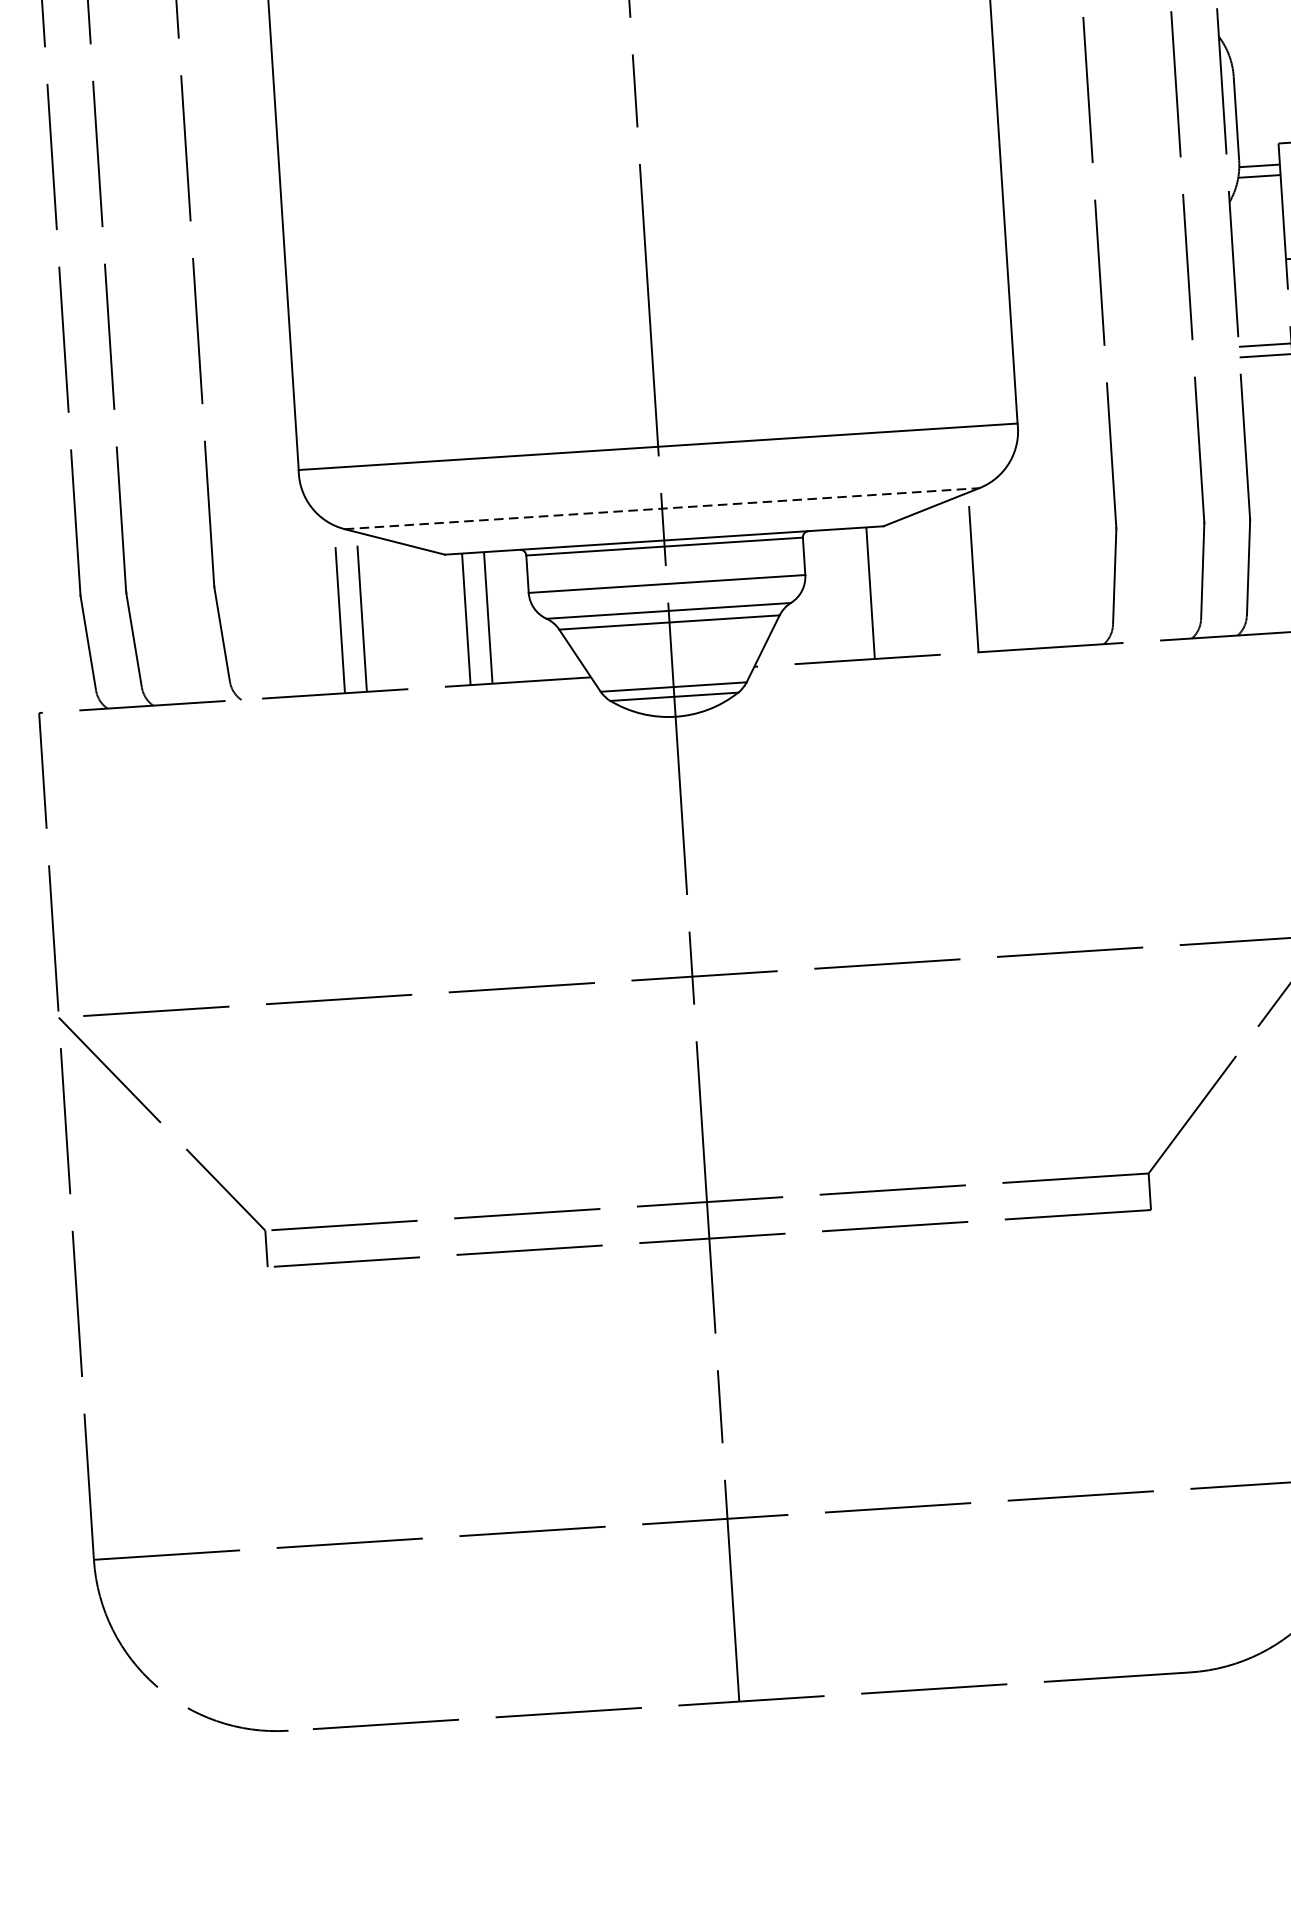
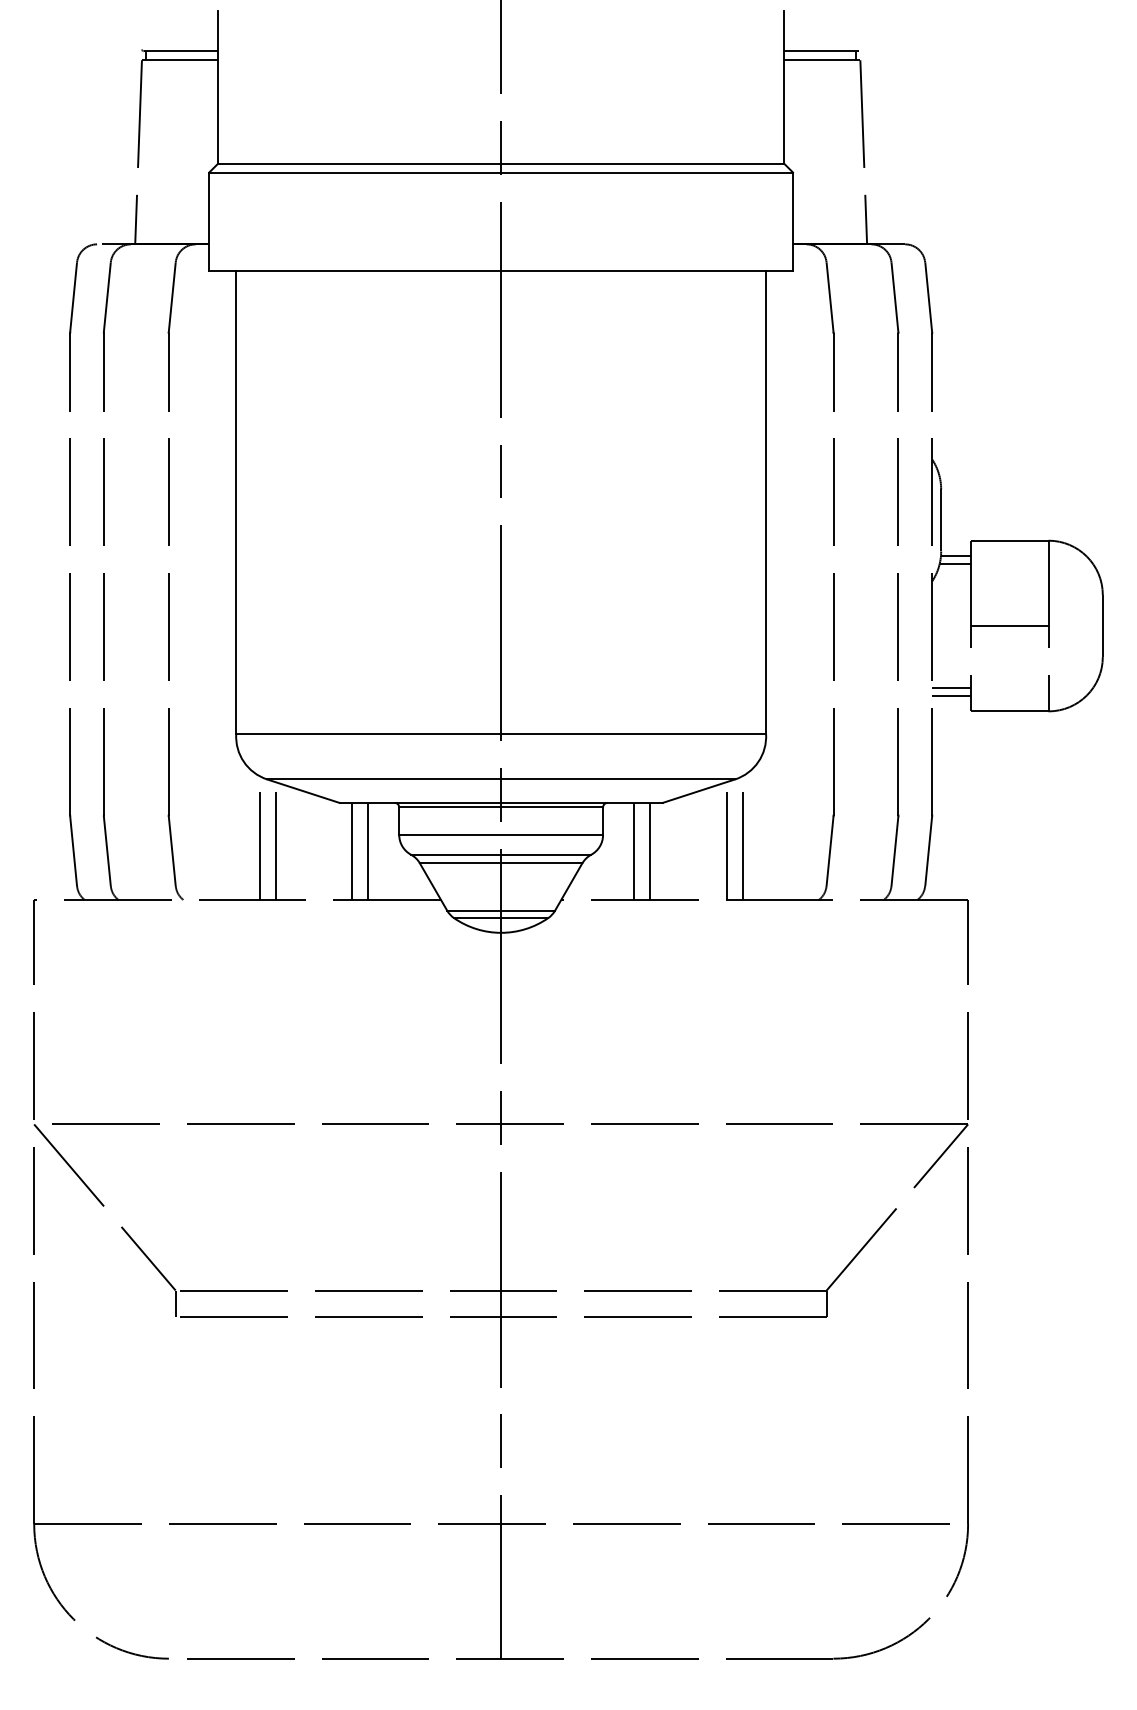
line: (662, 508) -> (501, 779), dashed -> solid
line: (994, 566) -> (742, 837), added
line: (847, 593) -> (633, 850), added

